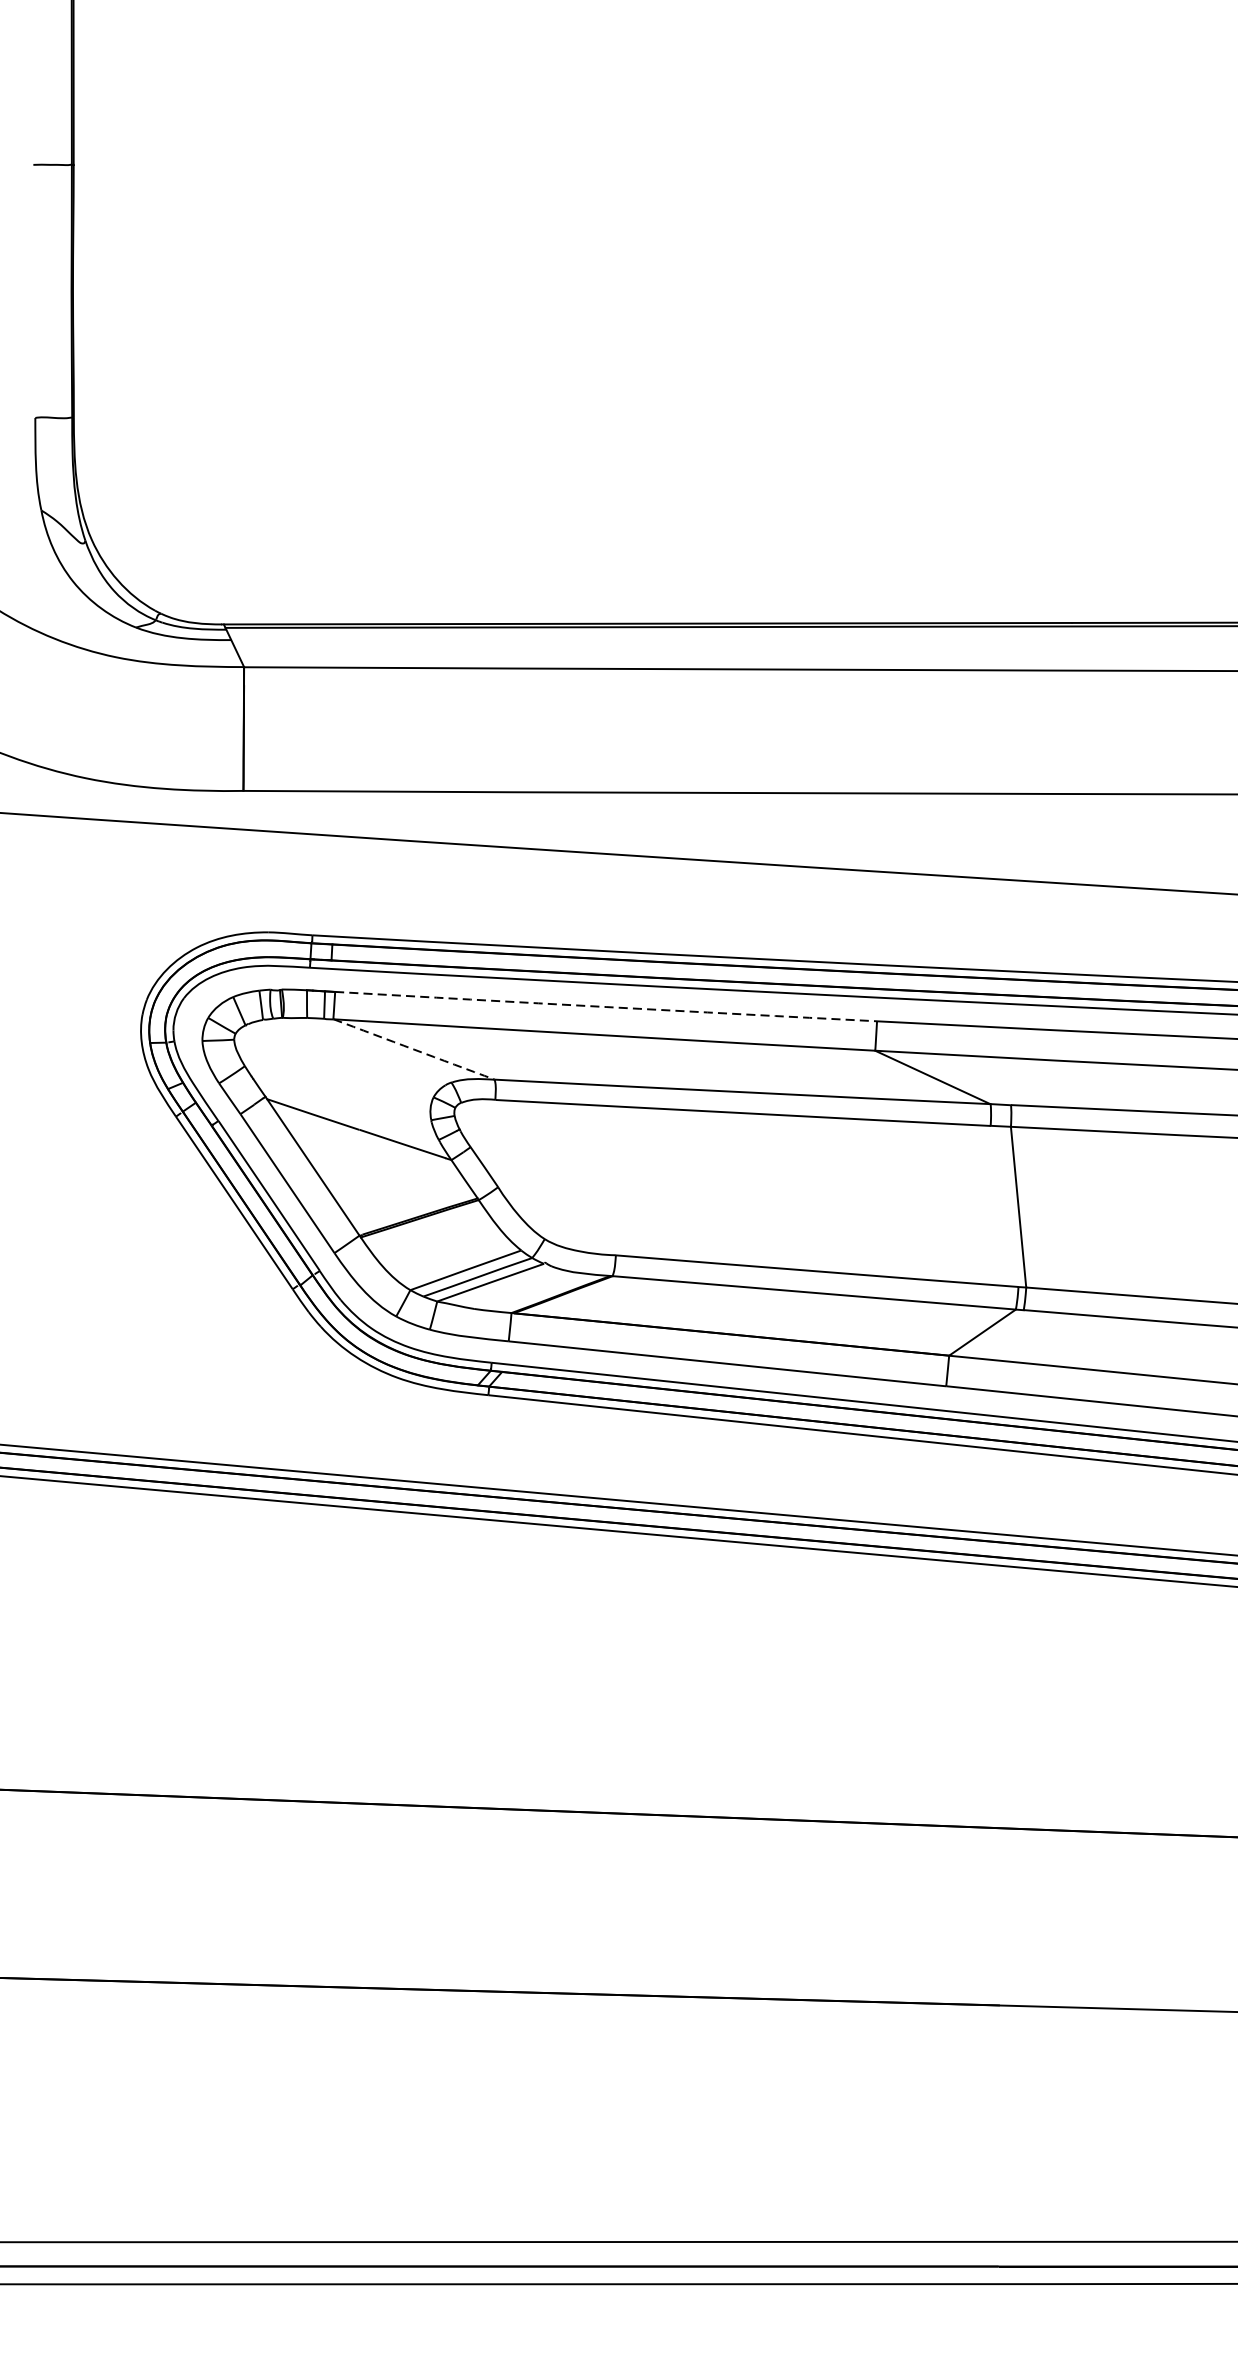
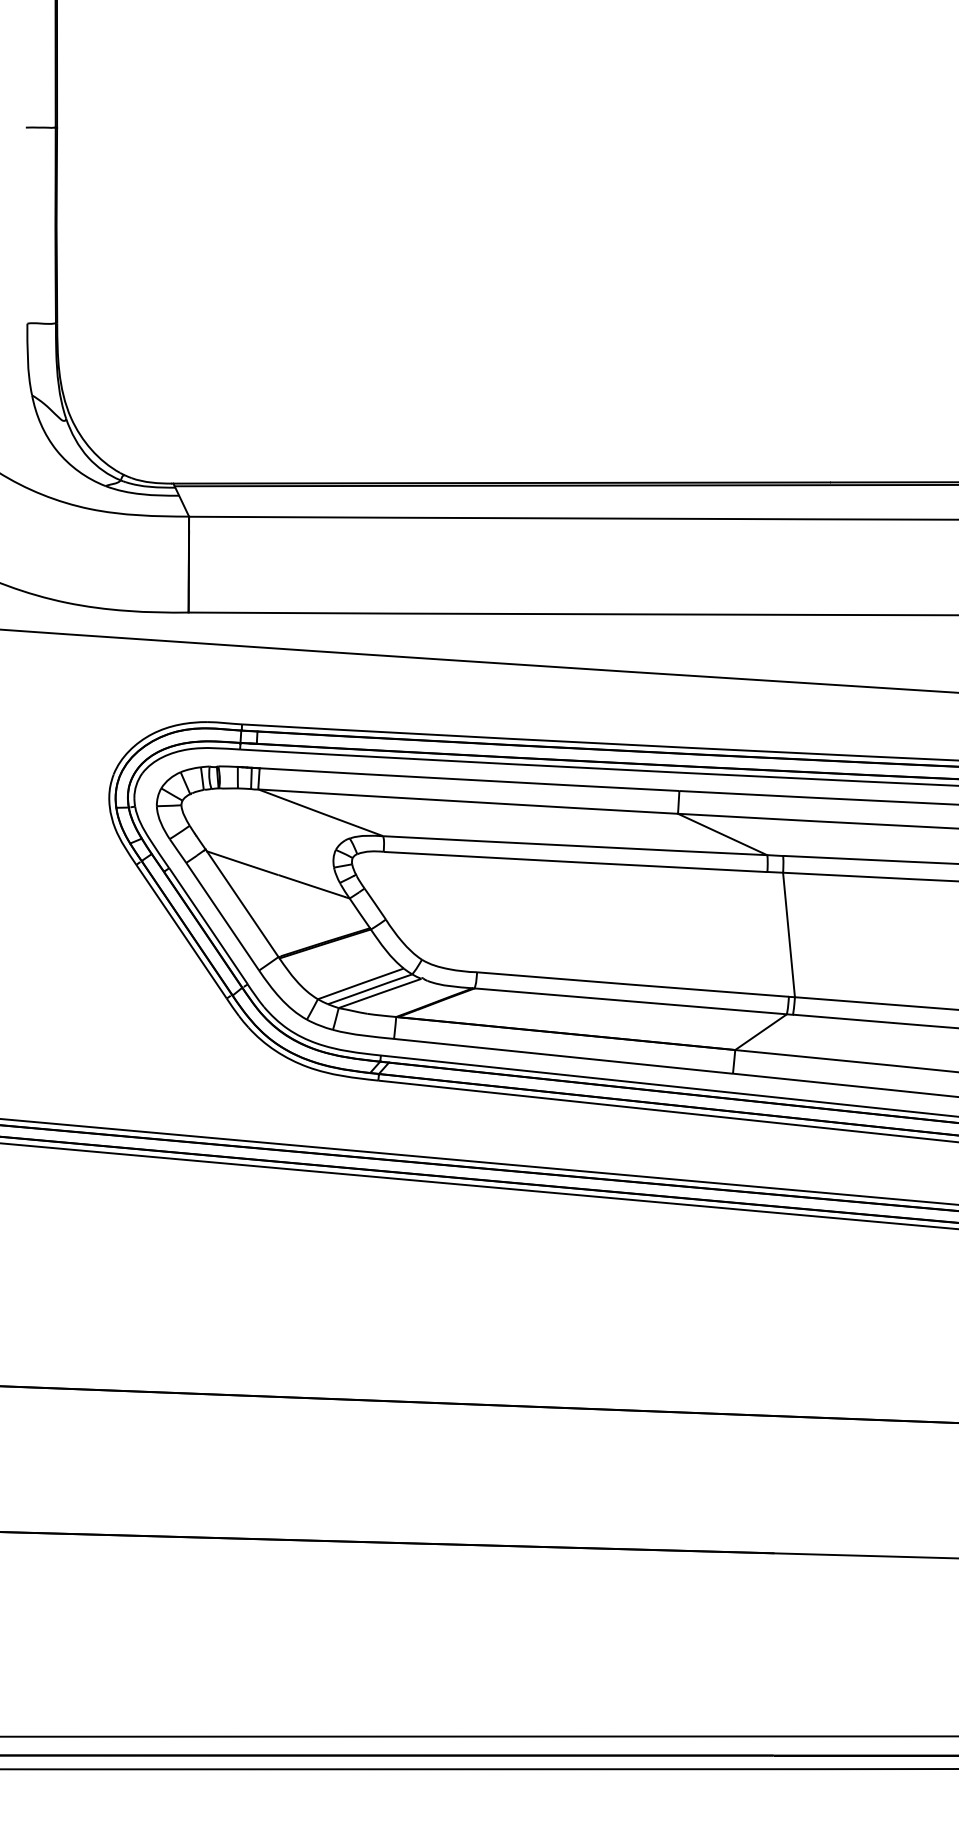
arc: (606, 1006) -> (469, 779), dashed -> solid
arc: (413, 1049) -> (320, 812), dashed -> solid

